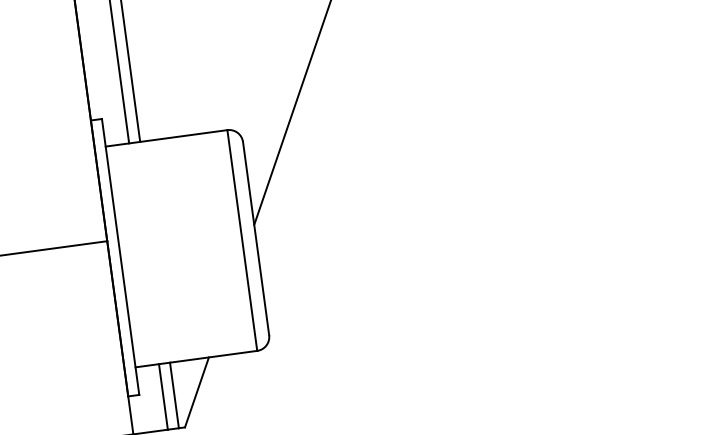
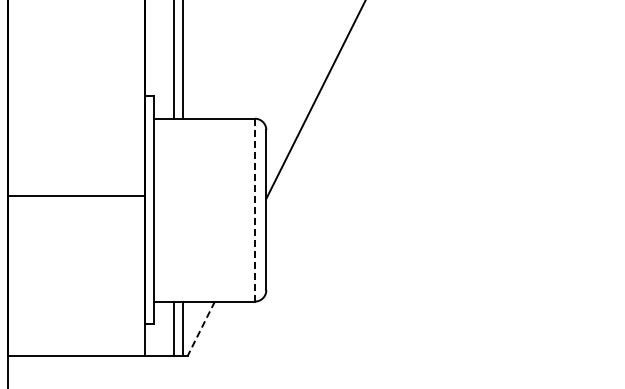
line: (241, 240) -> (254, 210), solid -> dashed
line: (197, 393) -> (201, 329), solid -> dashed

